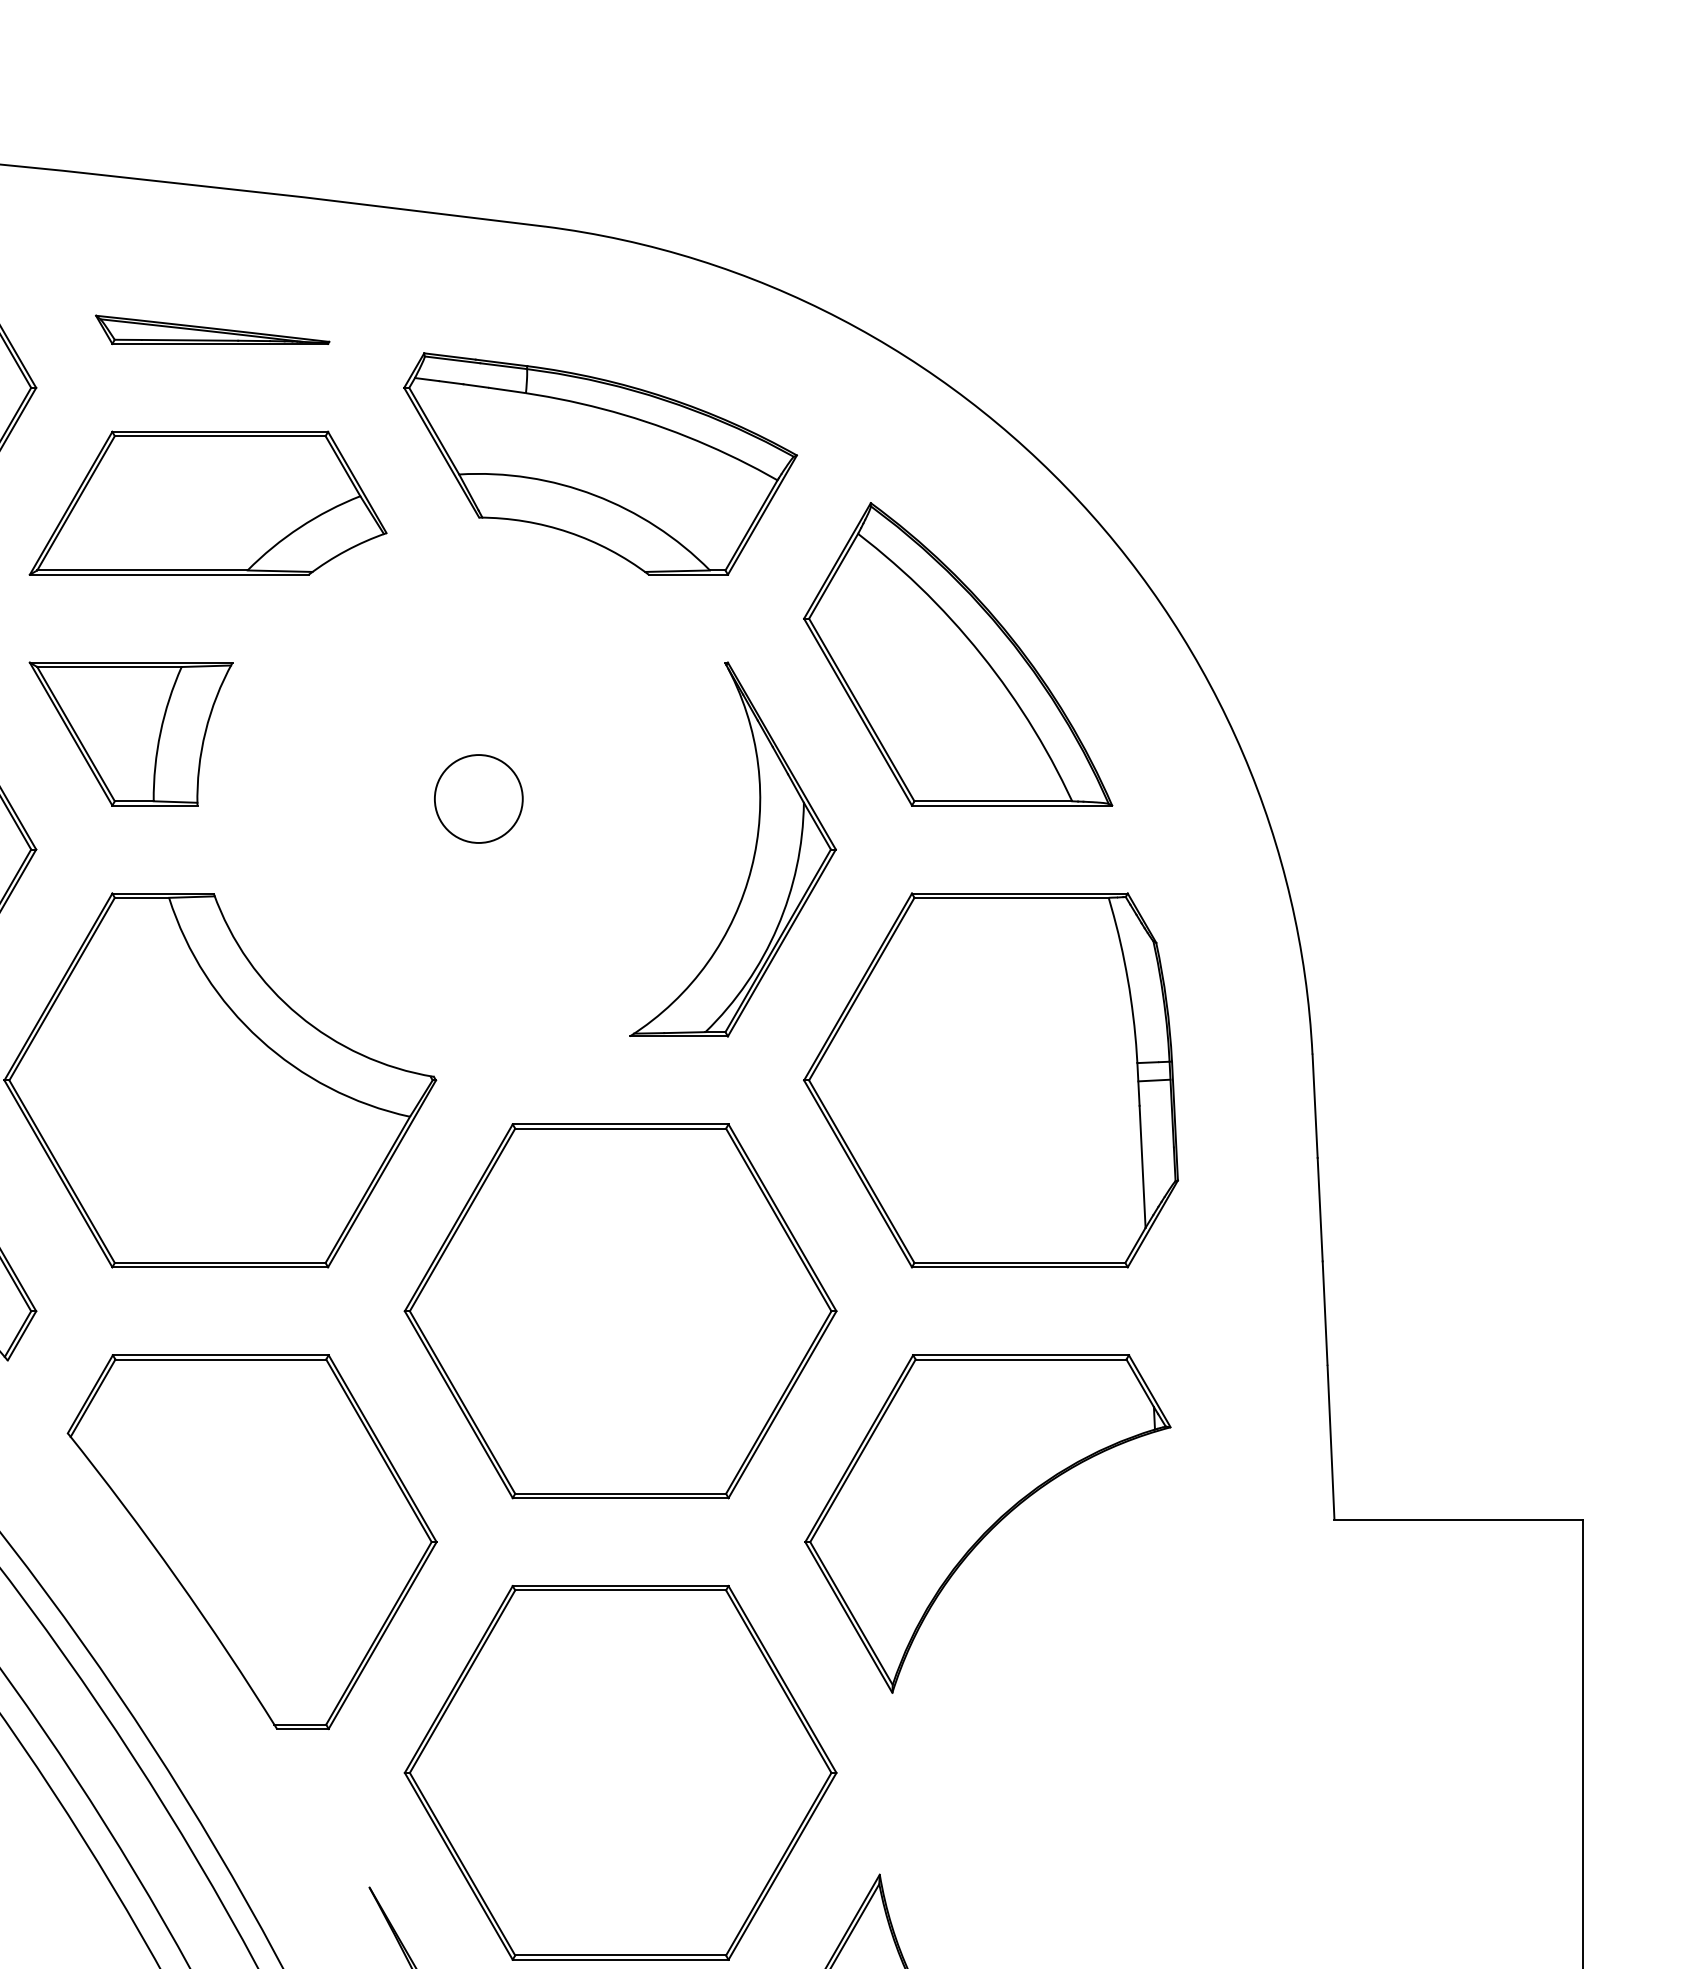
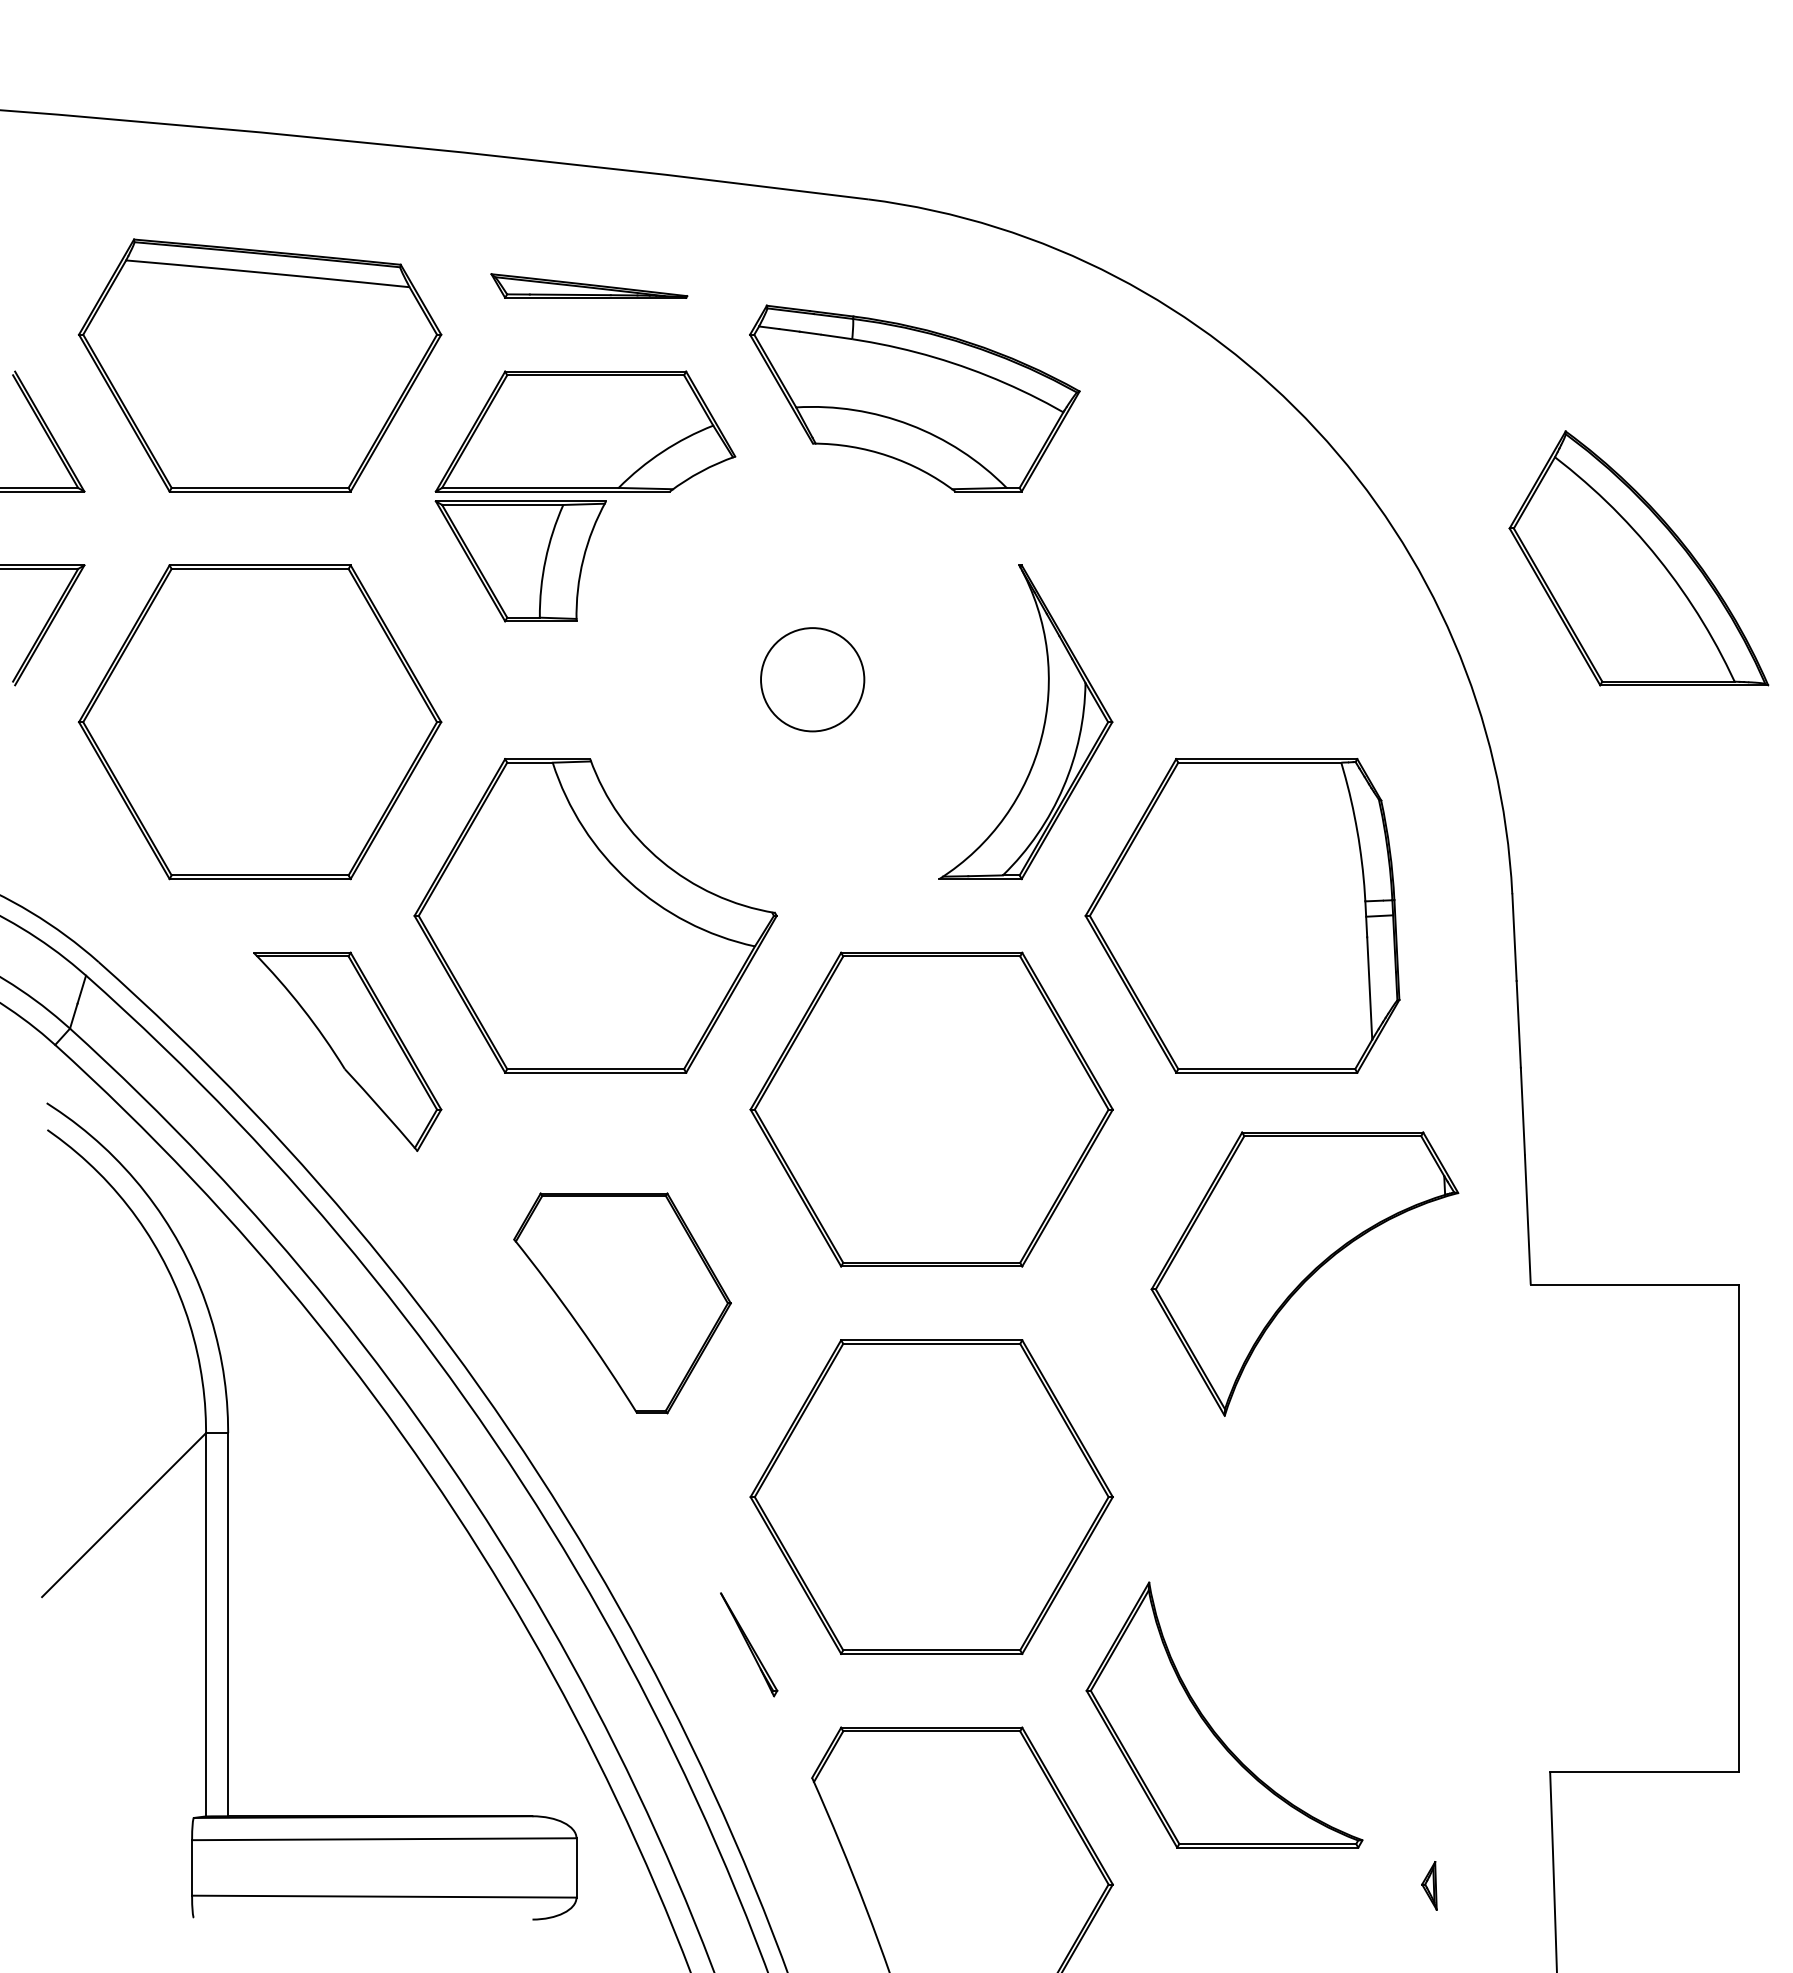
part: (957, 654) -> (1638, 558), moved
part: (130, 734) -> (520, 561), moved
circle: (478, 798) -> (812, 679), size x1.4
part: (987, 1523) -> (1304, 1273), moved
part: (252, 1542) -> (622, 1303), size x0.7

